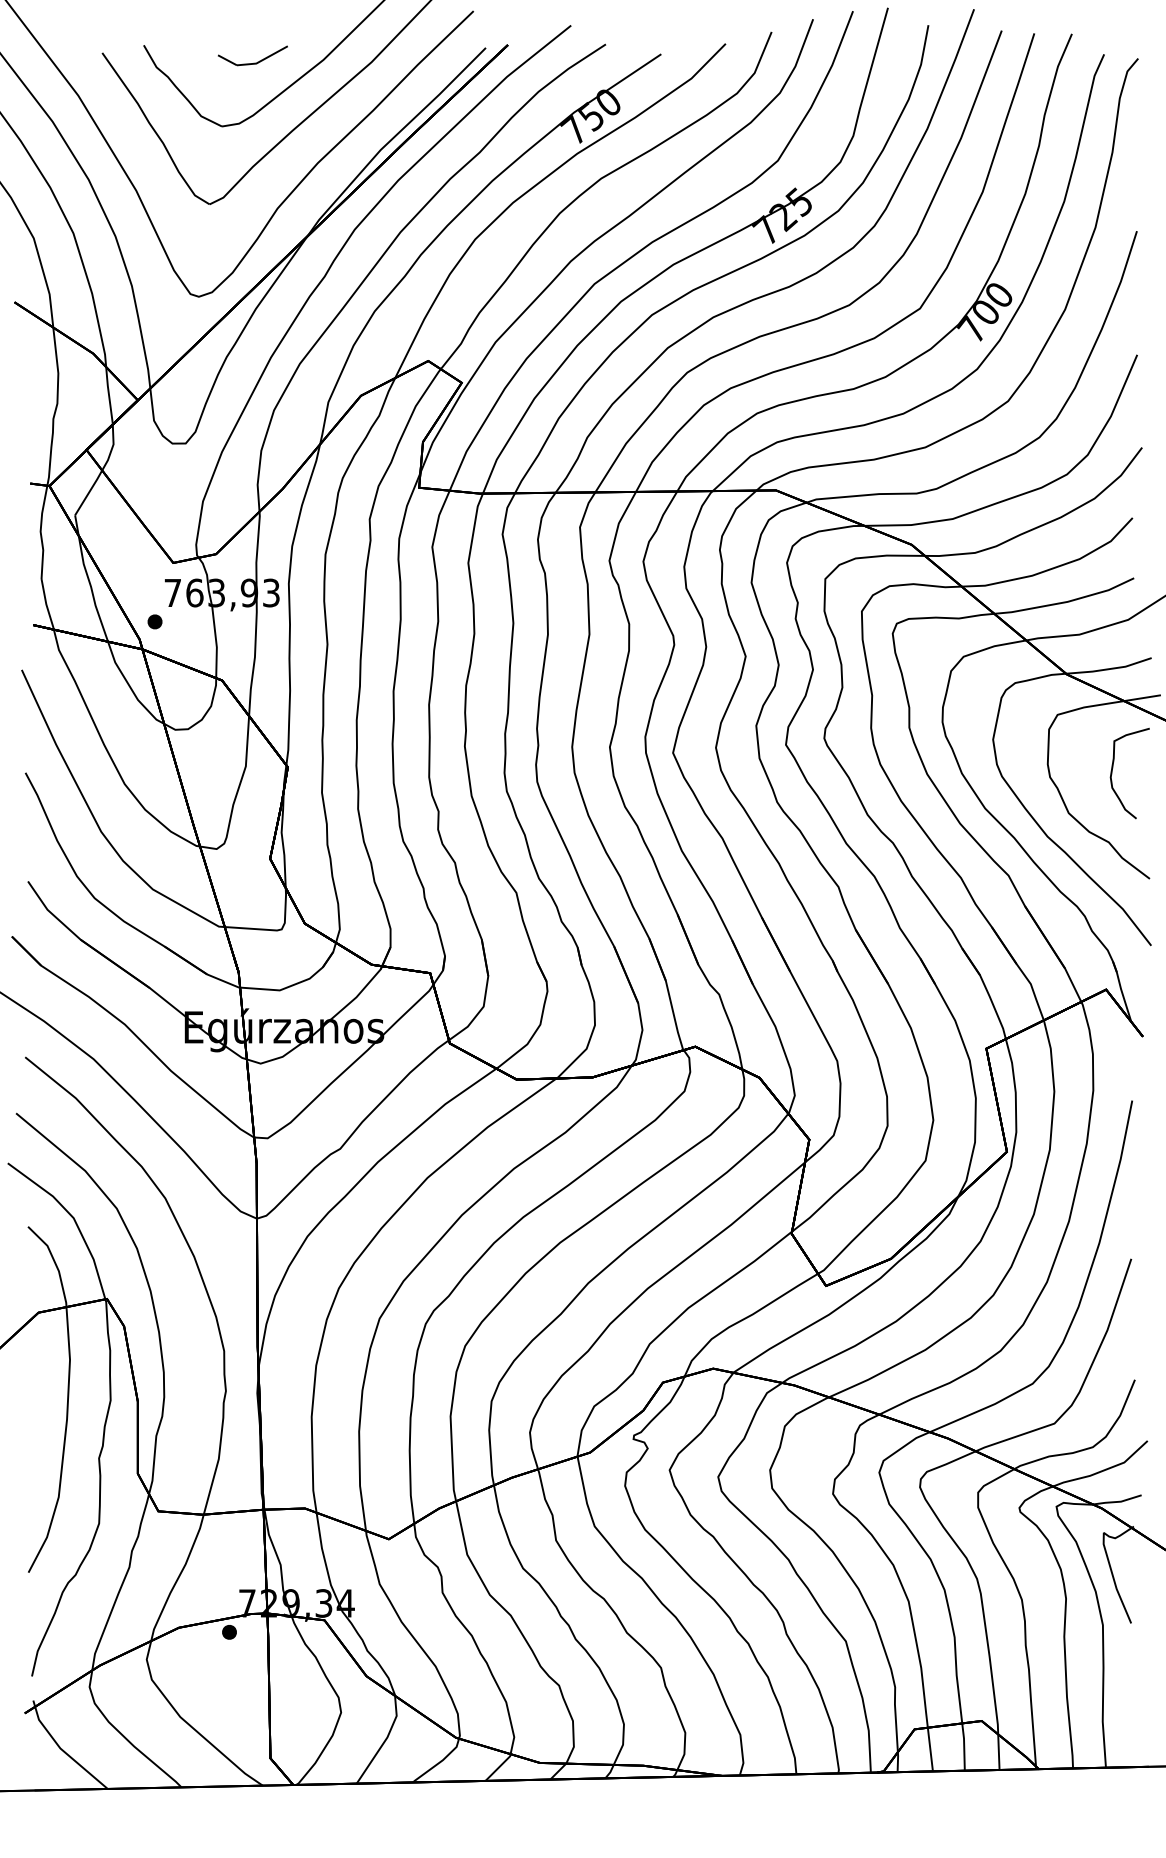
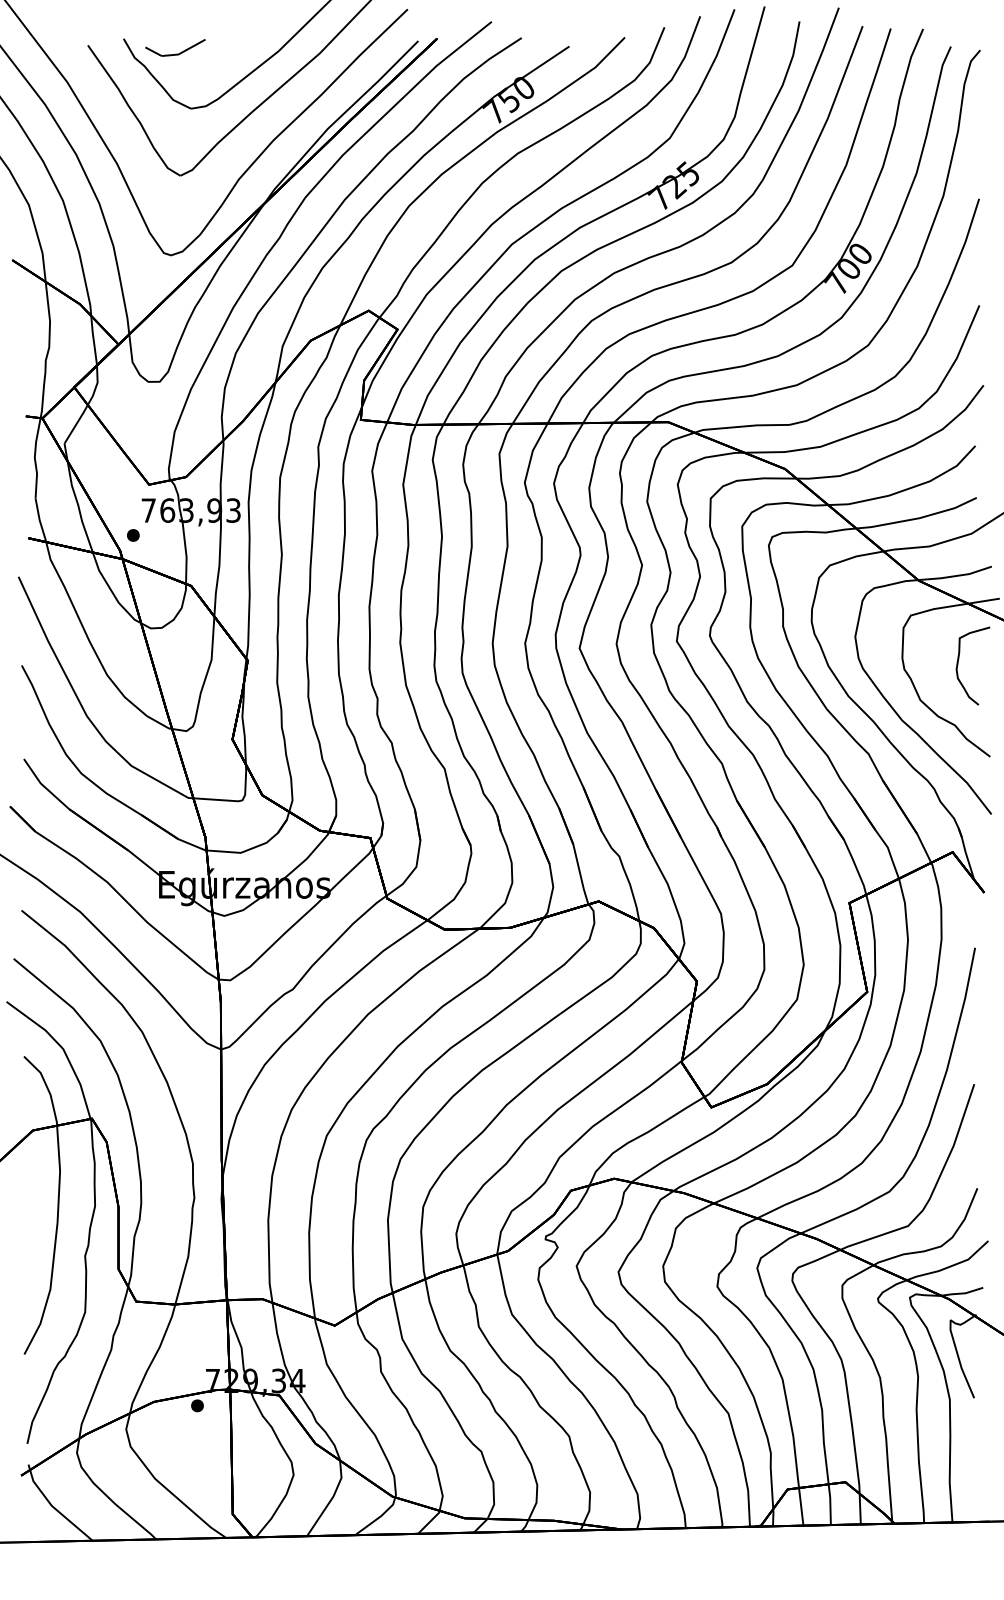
part: (253, 62) -> (175, 53), moved

